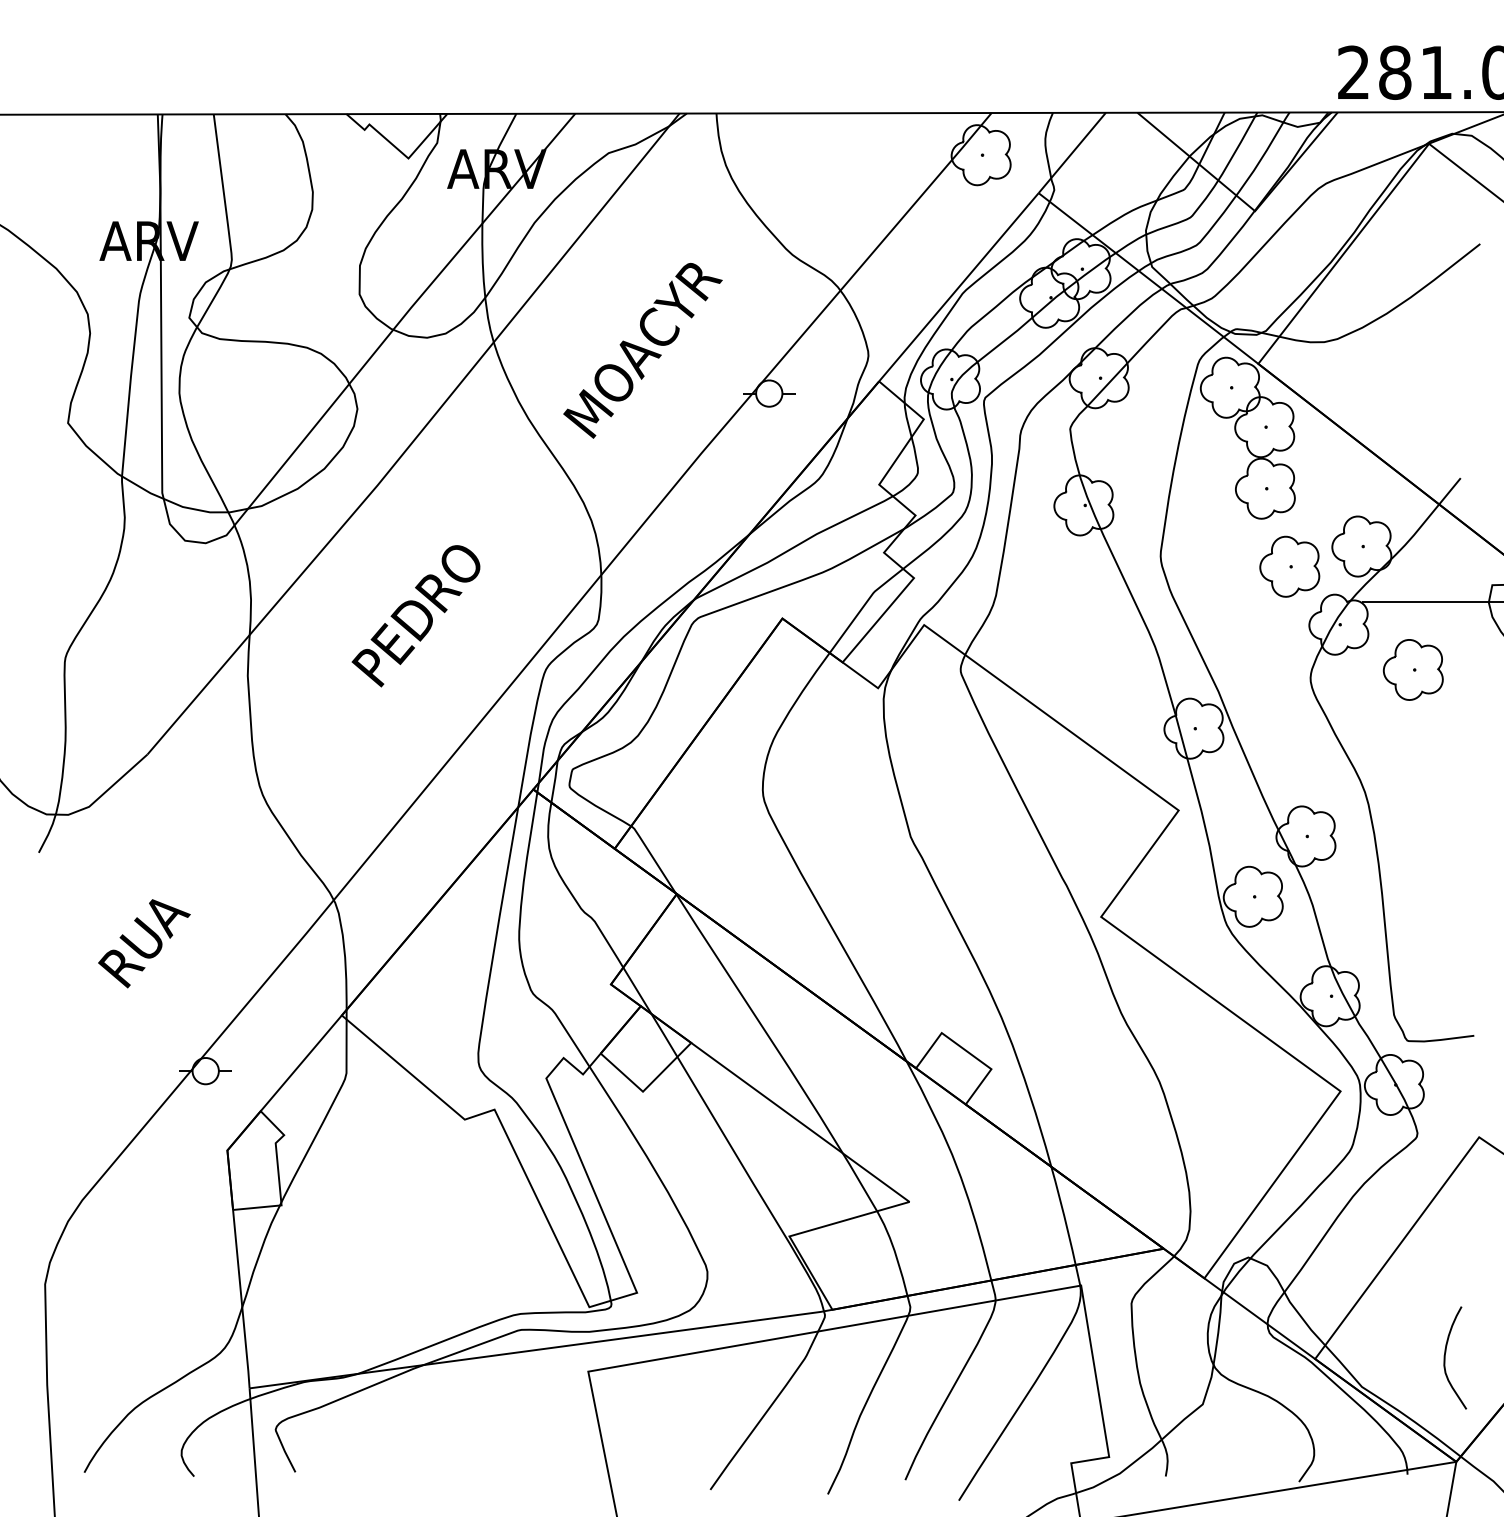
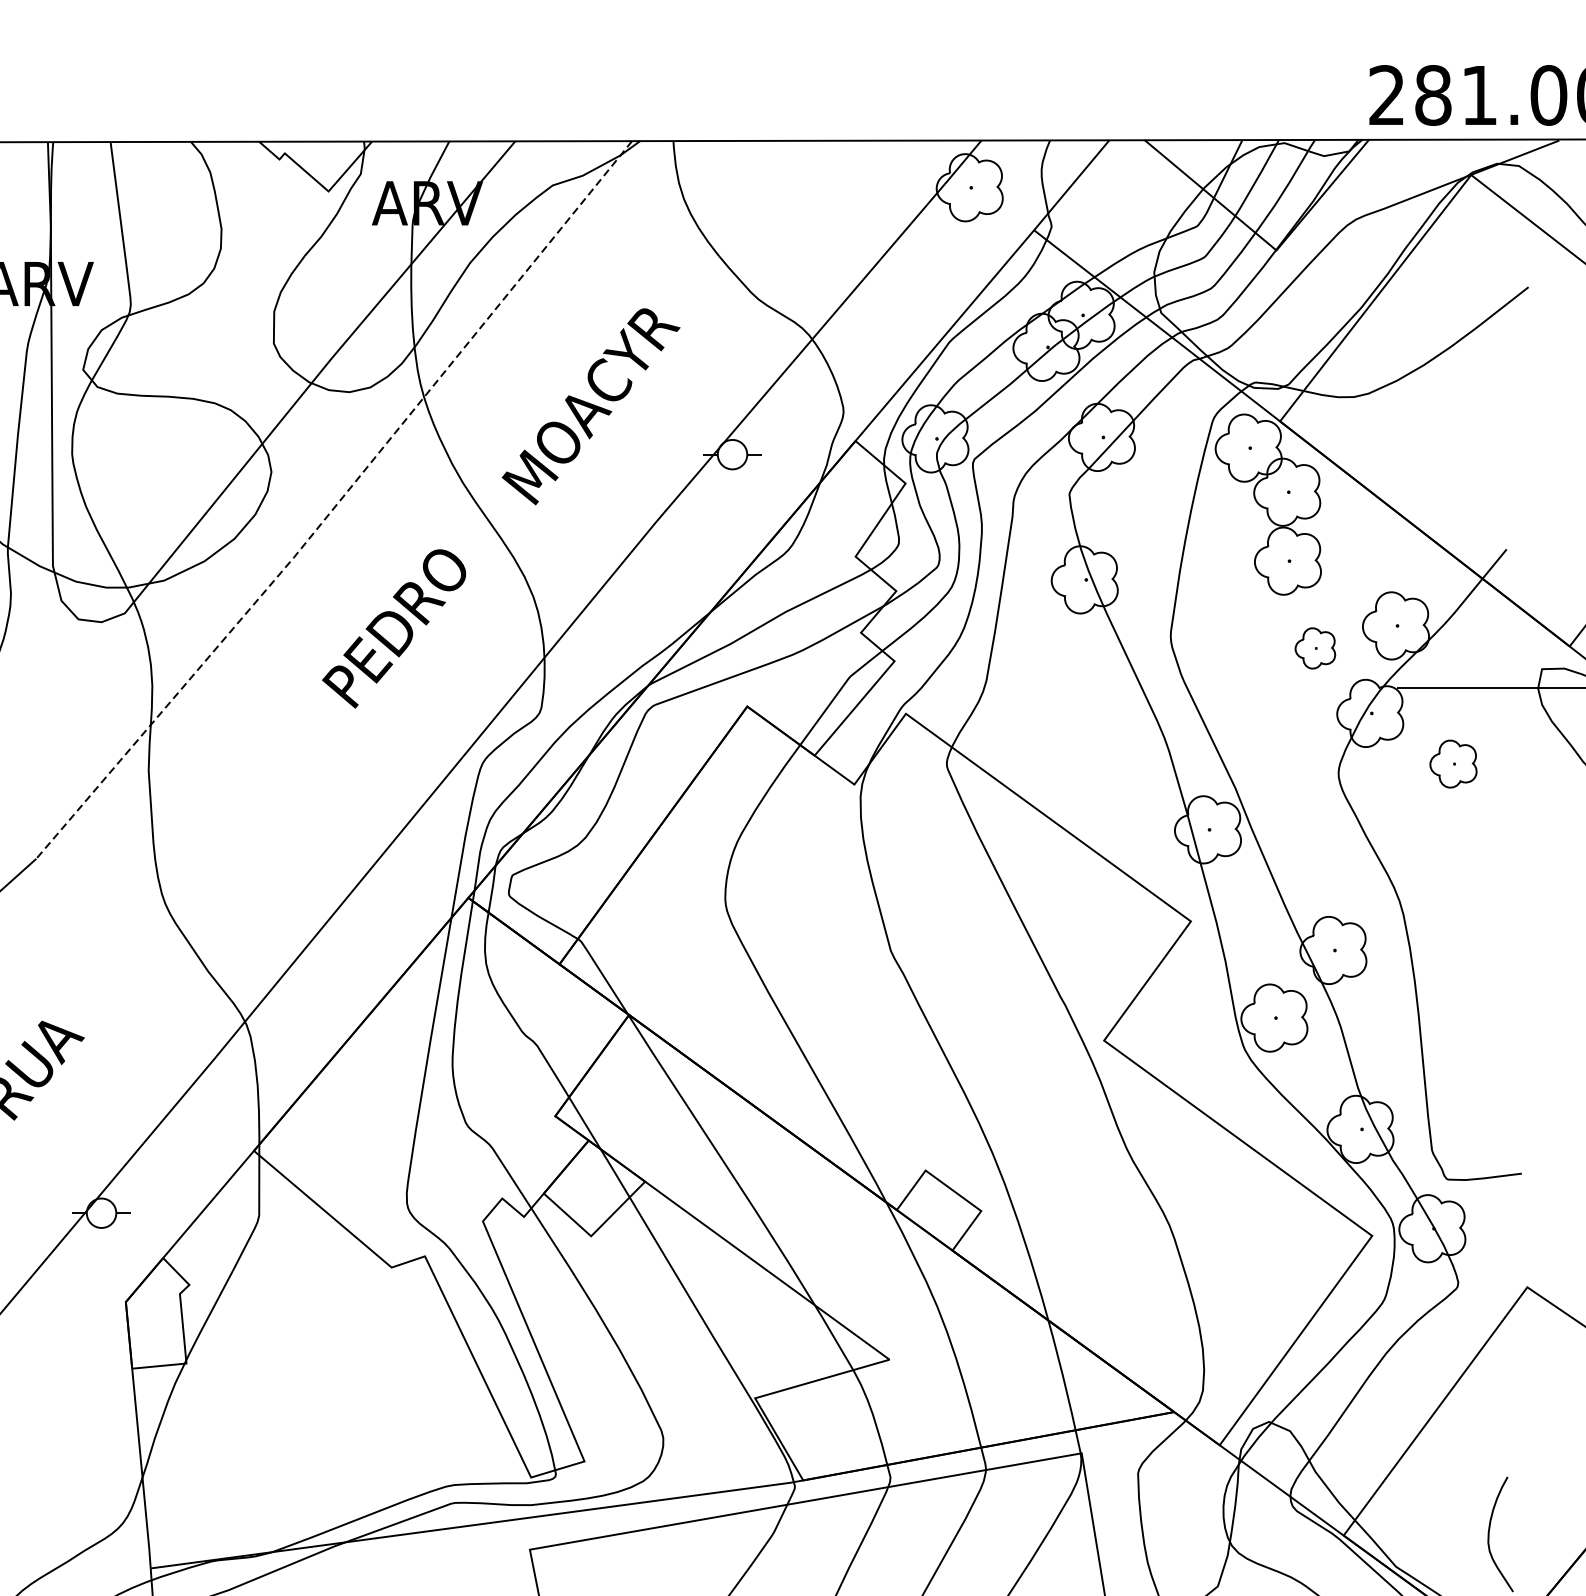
line: (416, 437) -> (337, 503), solid -> dashed
part: (1289, 566) -> (1314, 648), size x0.6
text: (415, 616) -> (393, 629), moved
part: (1412, 669) -> (1452, 763), size x0.7

